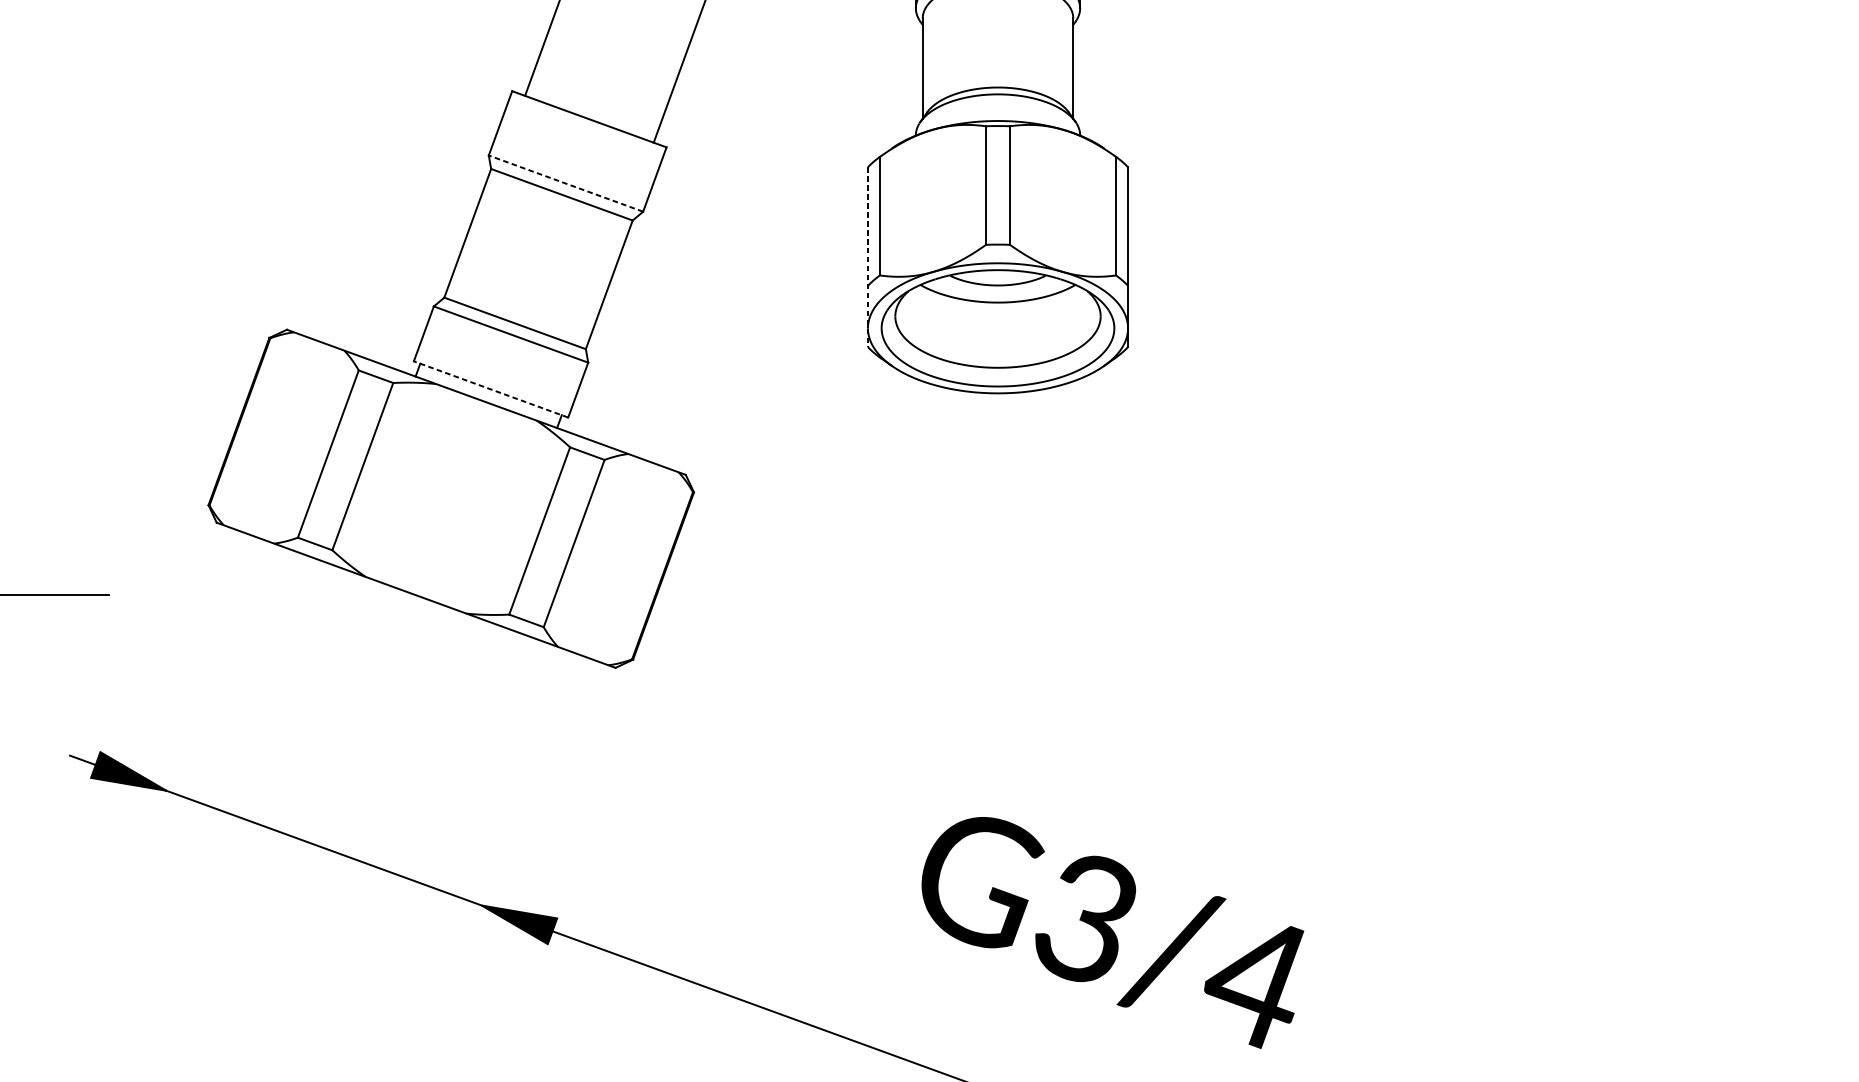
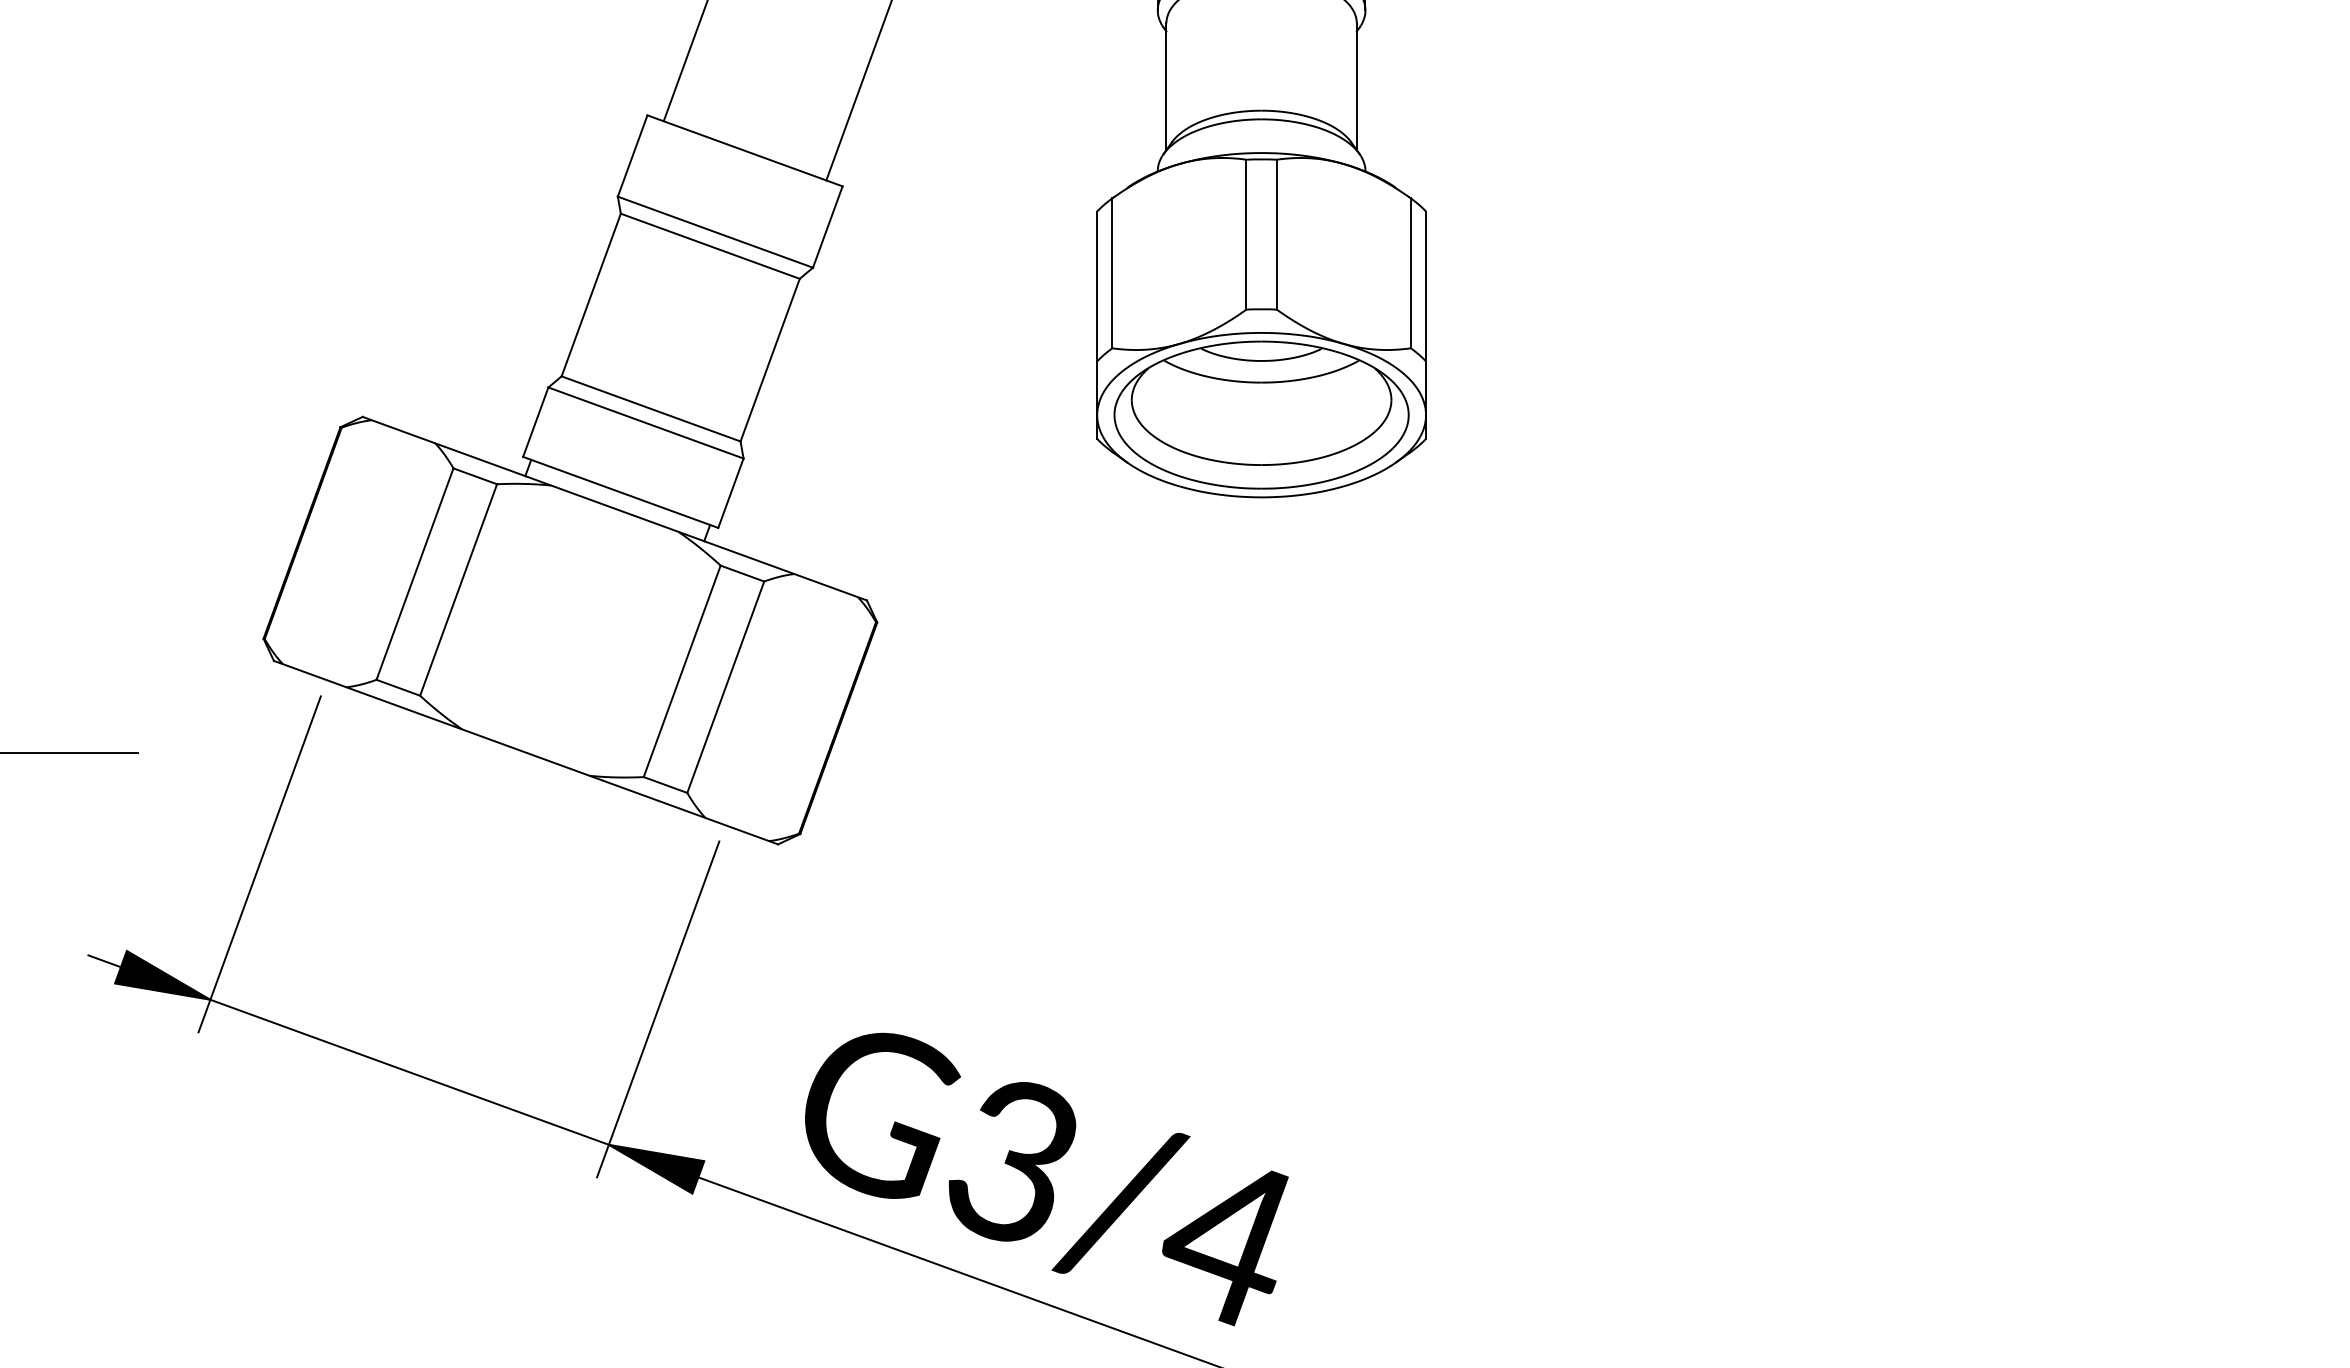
line: (566, 183) -> (715, 232), dashed -> solid
line: (868, 257) -> (1097, 325), dashed -> solid
line: (490, 389) -> (620, 492), dashed -> solid
line: (205, 683) -> (259, 864), added
line: (520, 798) -> (658, 1009), added
text: (1112, 932) -> (1046, 1179), moved

